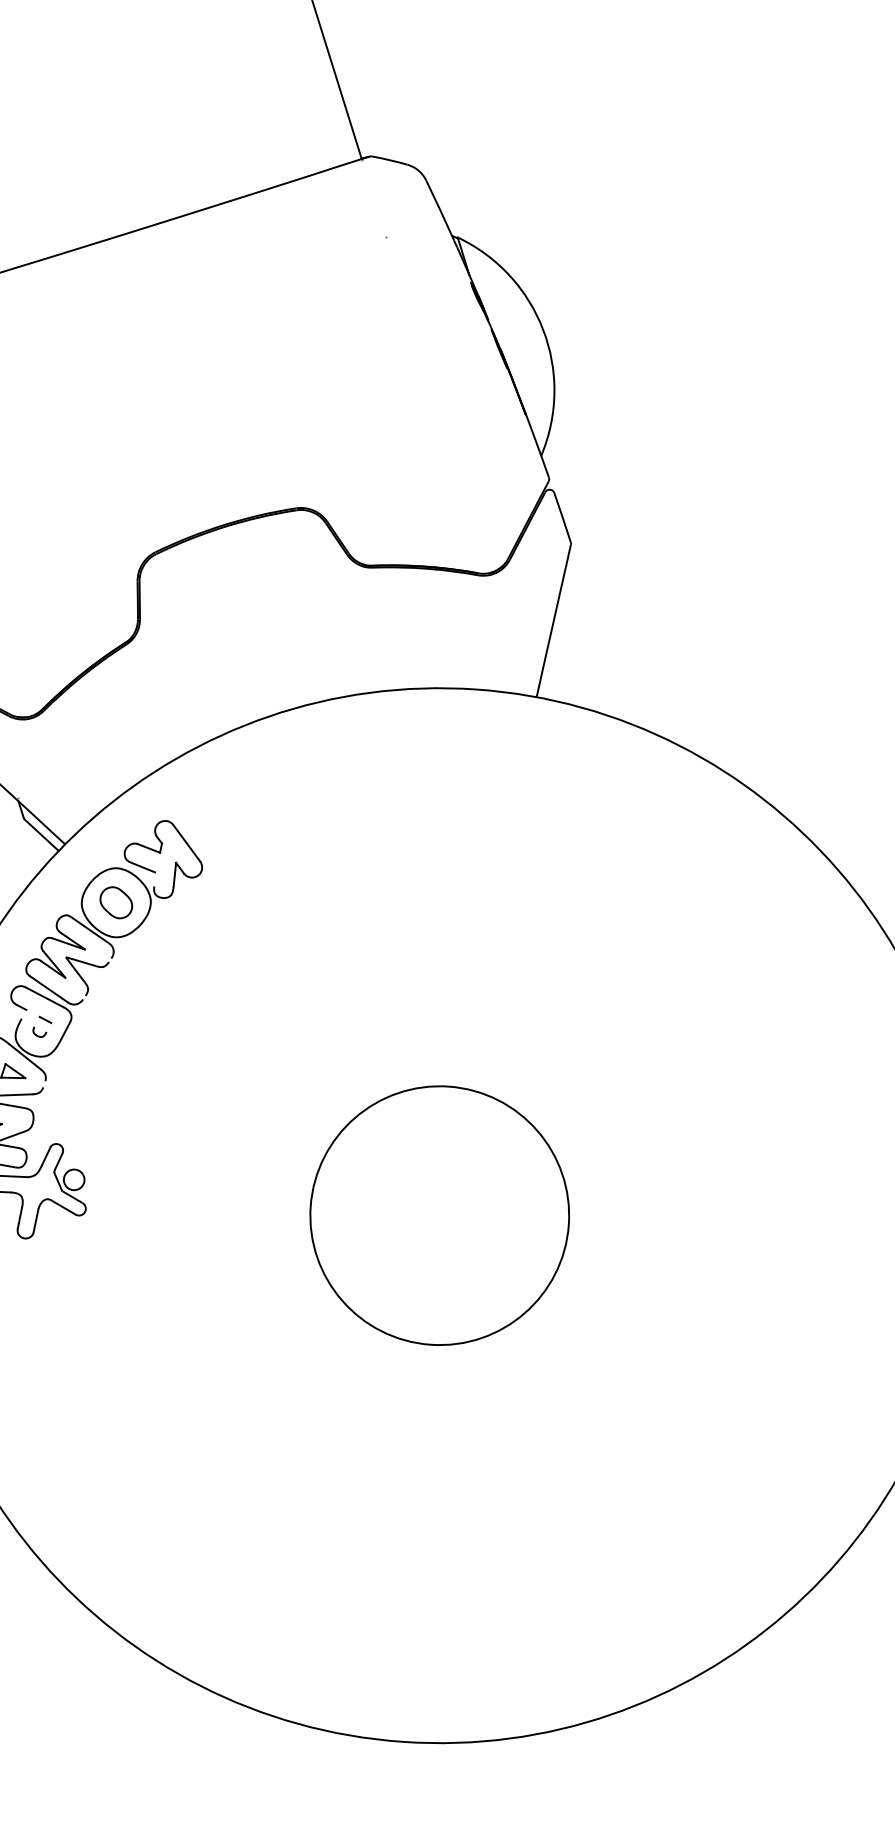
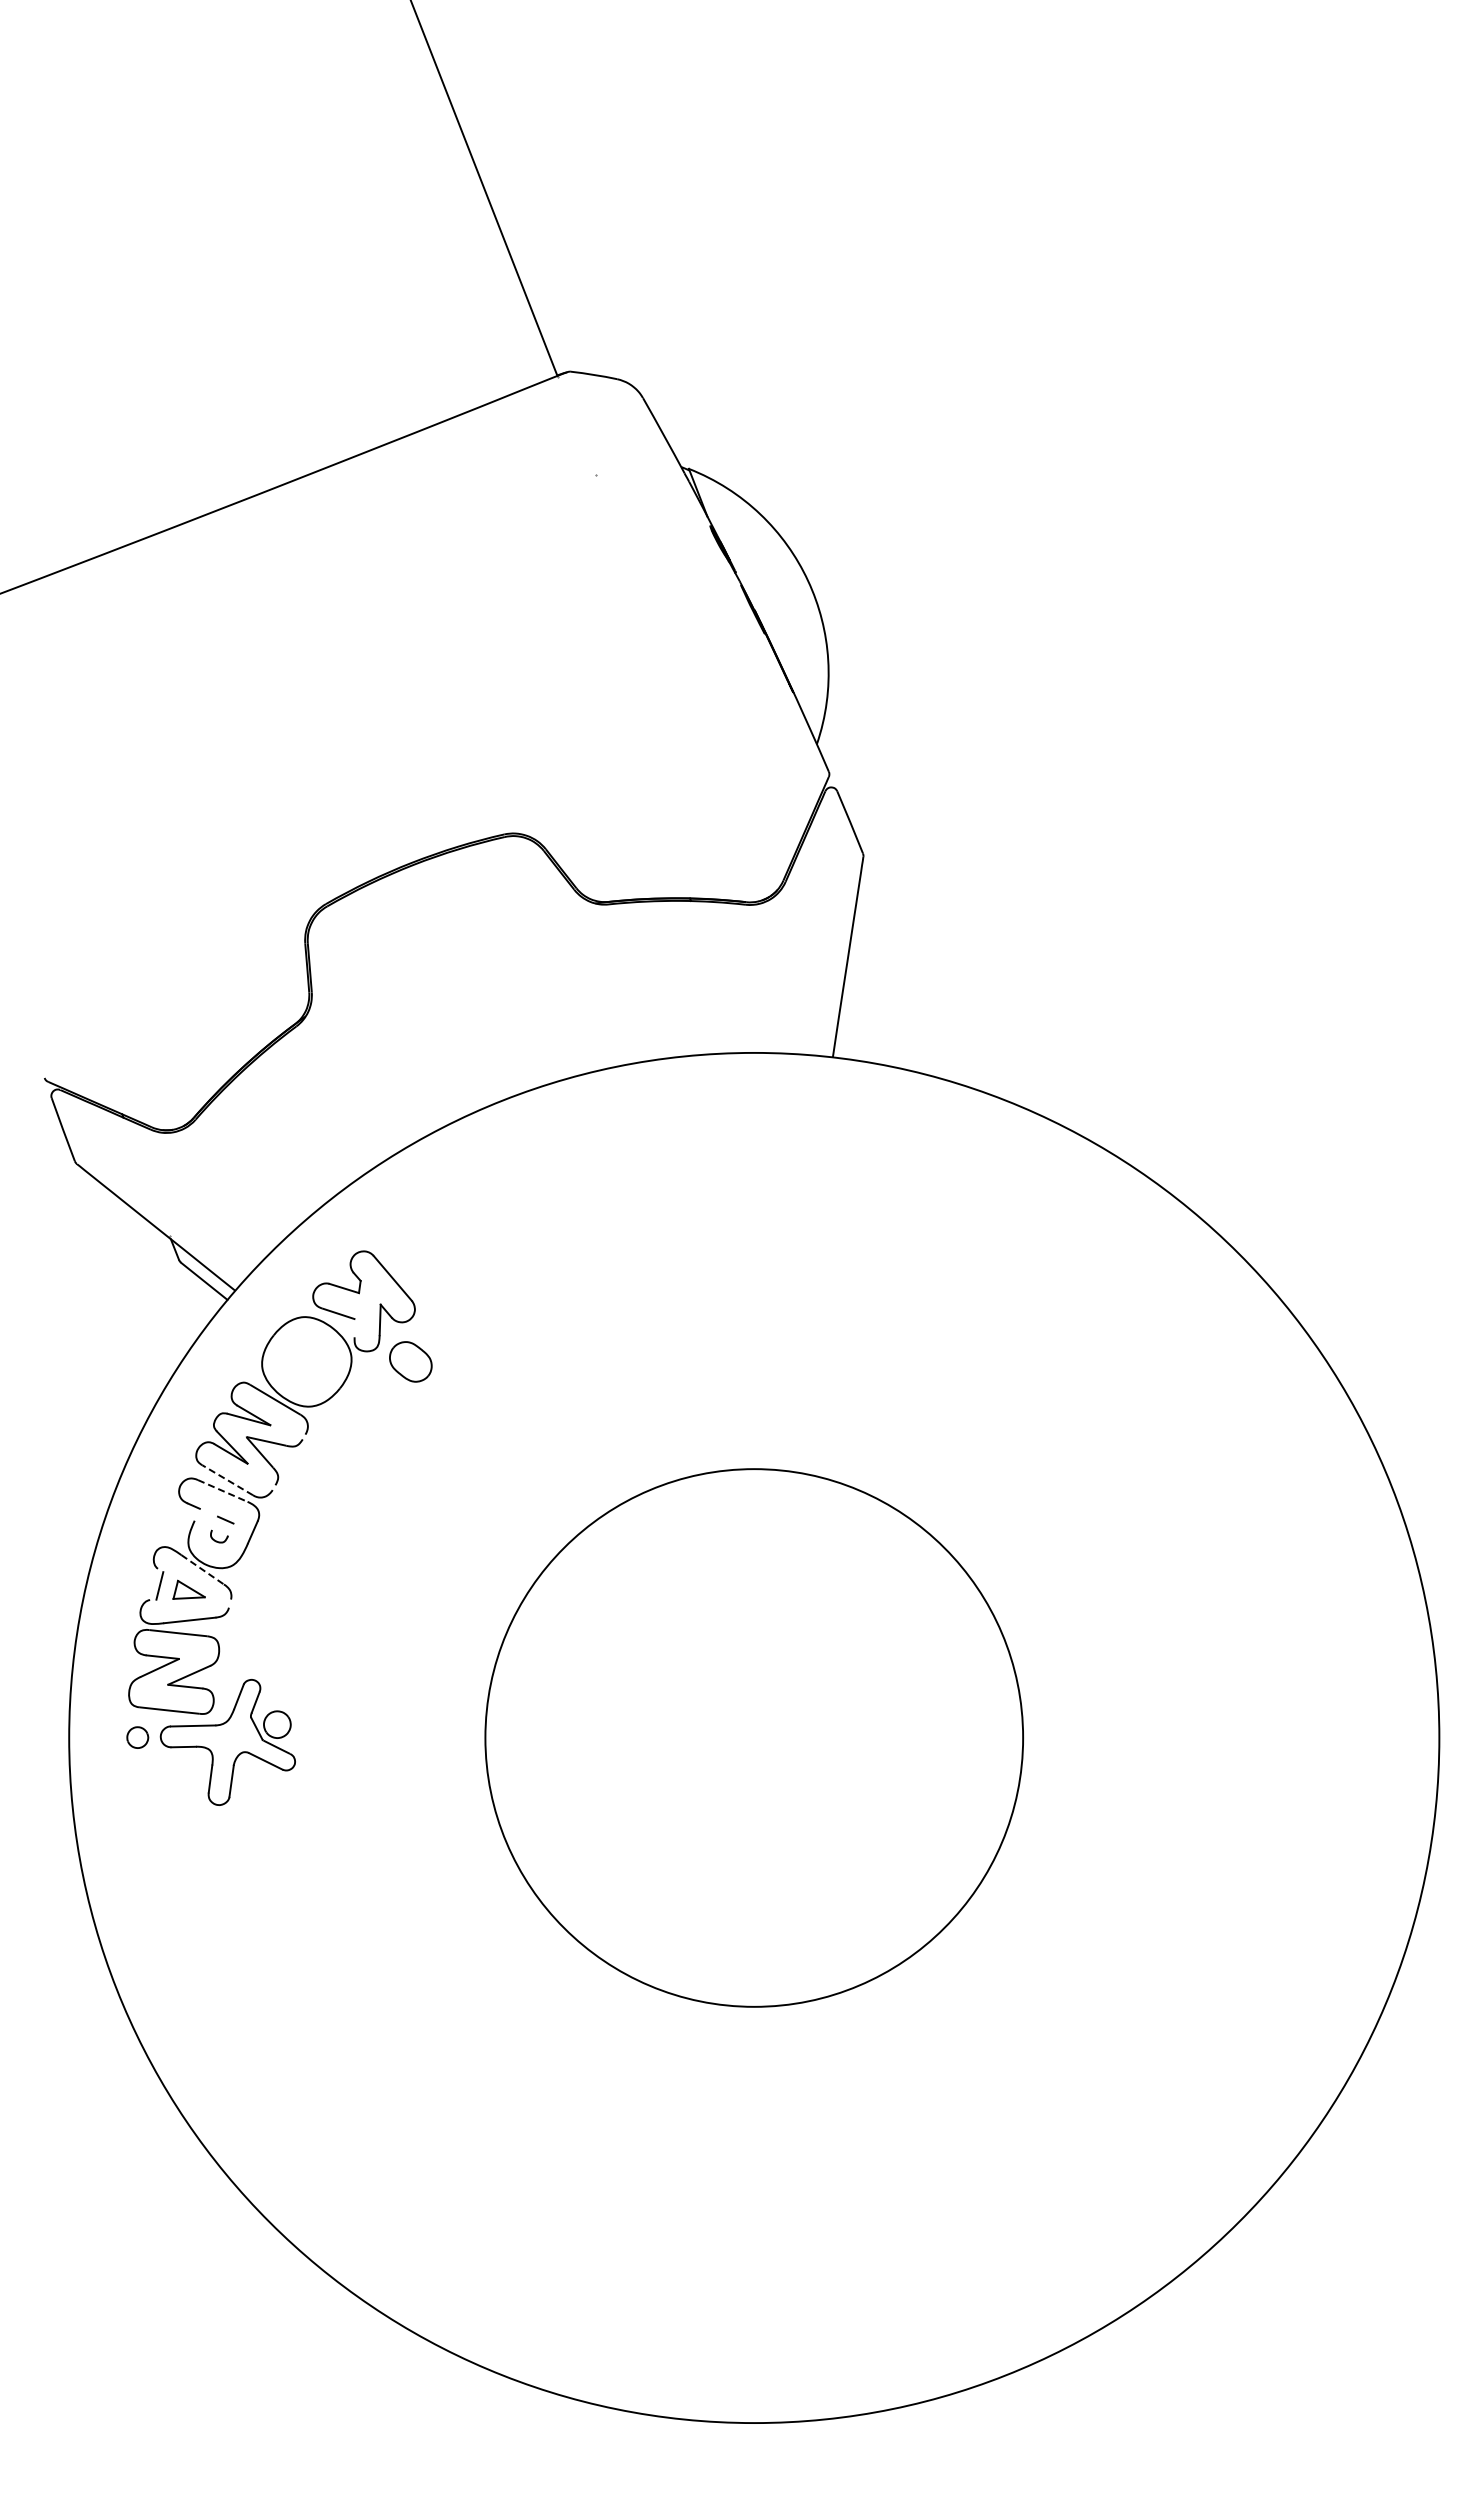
part: (116, 902) -> (410, 1361), moved
line: (49, 989) -> (227, 1480), solid -> dashed
line: (45, 997) -> (223, 1491), solid -> dashed
line: (25, 1056) -> (202, 1569), solid -> dashed
circle: (439, 1215) -> (754, 1737), size x1.6

